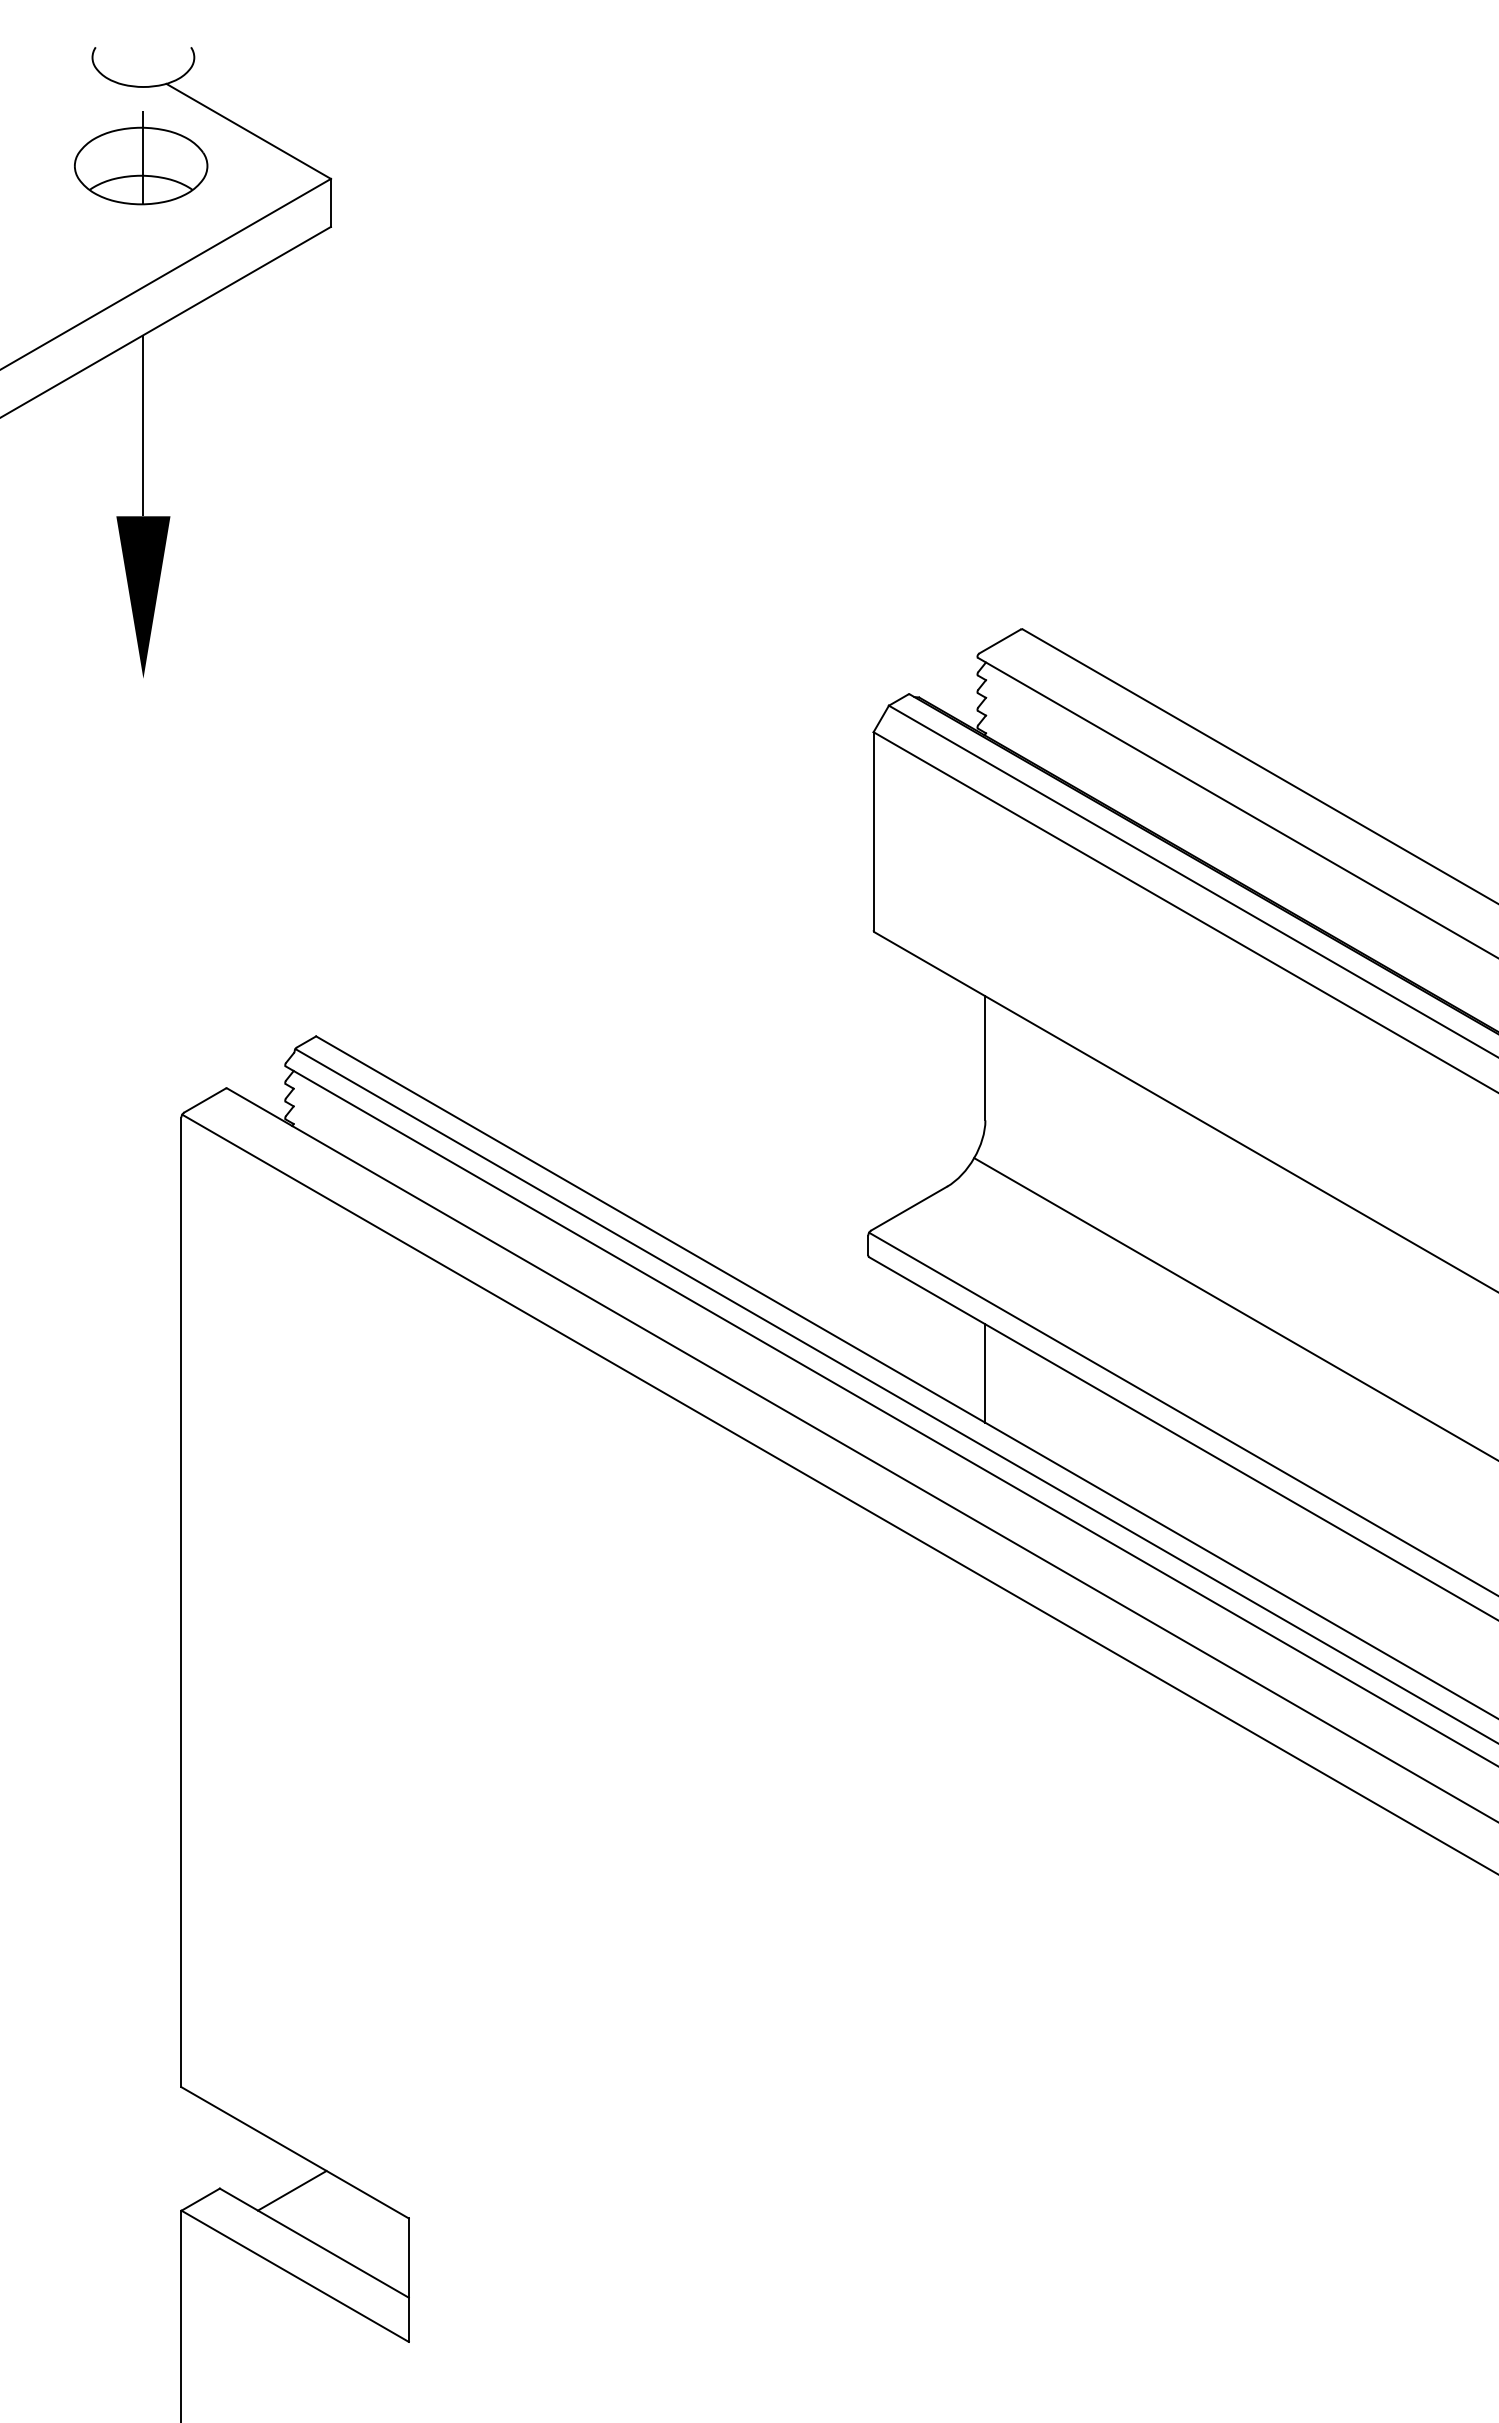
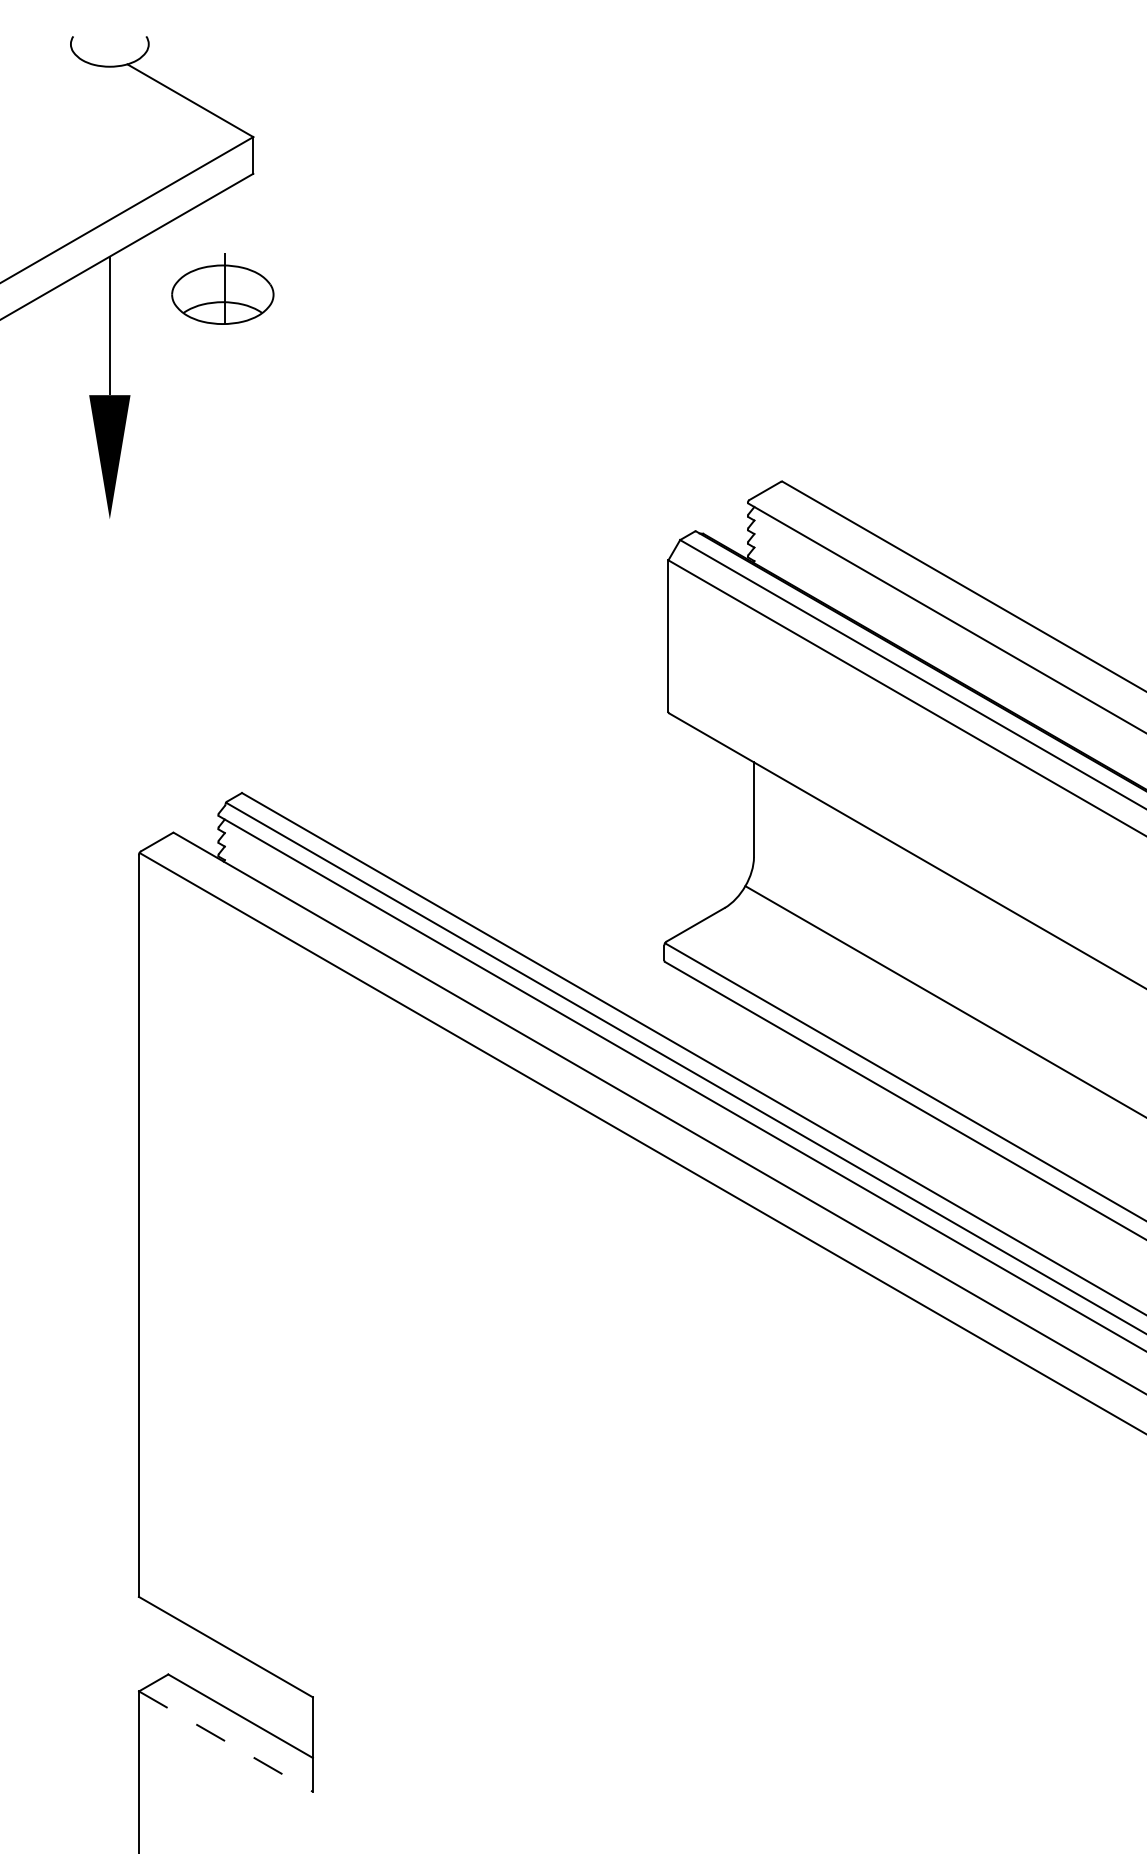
part: (141, 158) -> (223, 288), moved
line: (985, 1373) -> (754, 1050), removed
line: (291, 2190) -> (223, 1675), removed
line: (295, 2276) -> (226, 1741), solid -> dashed

